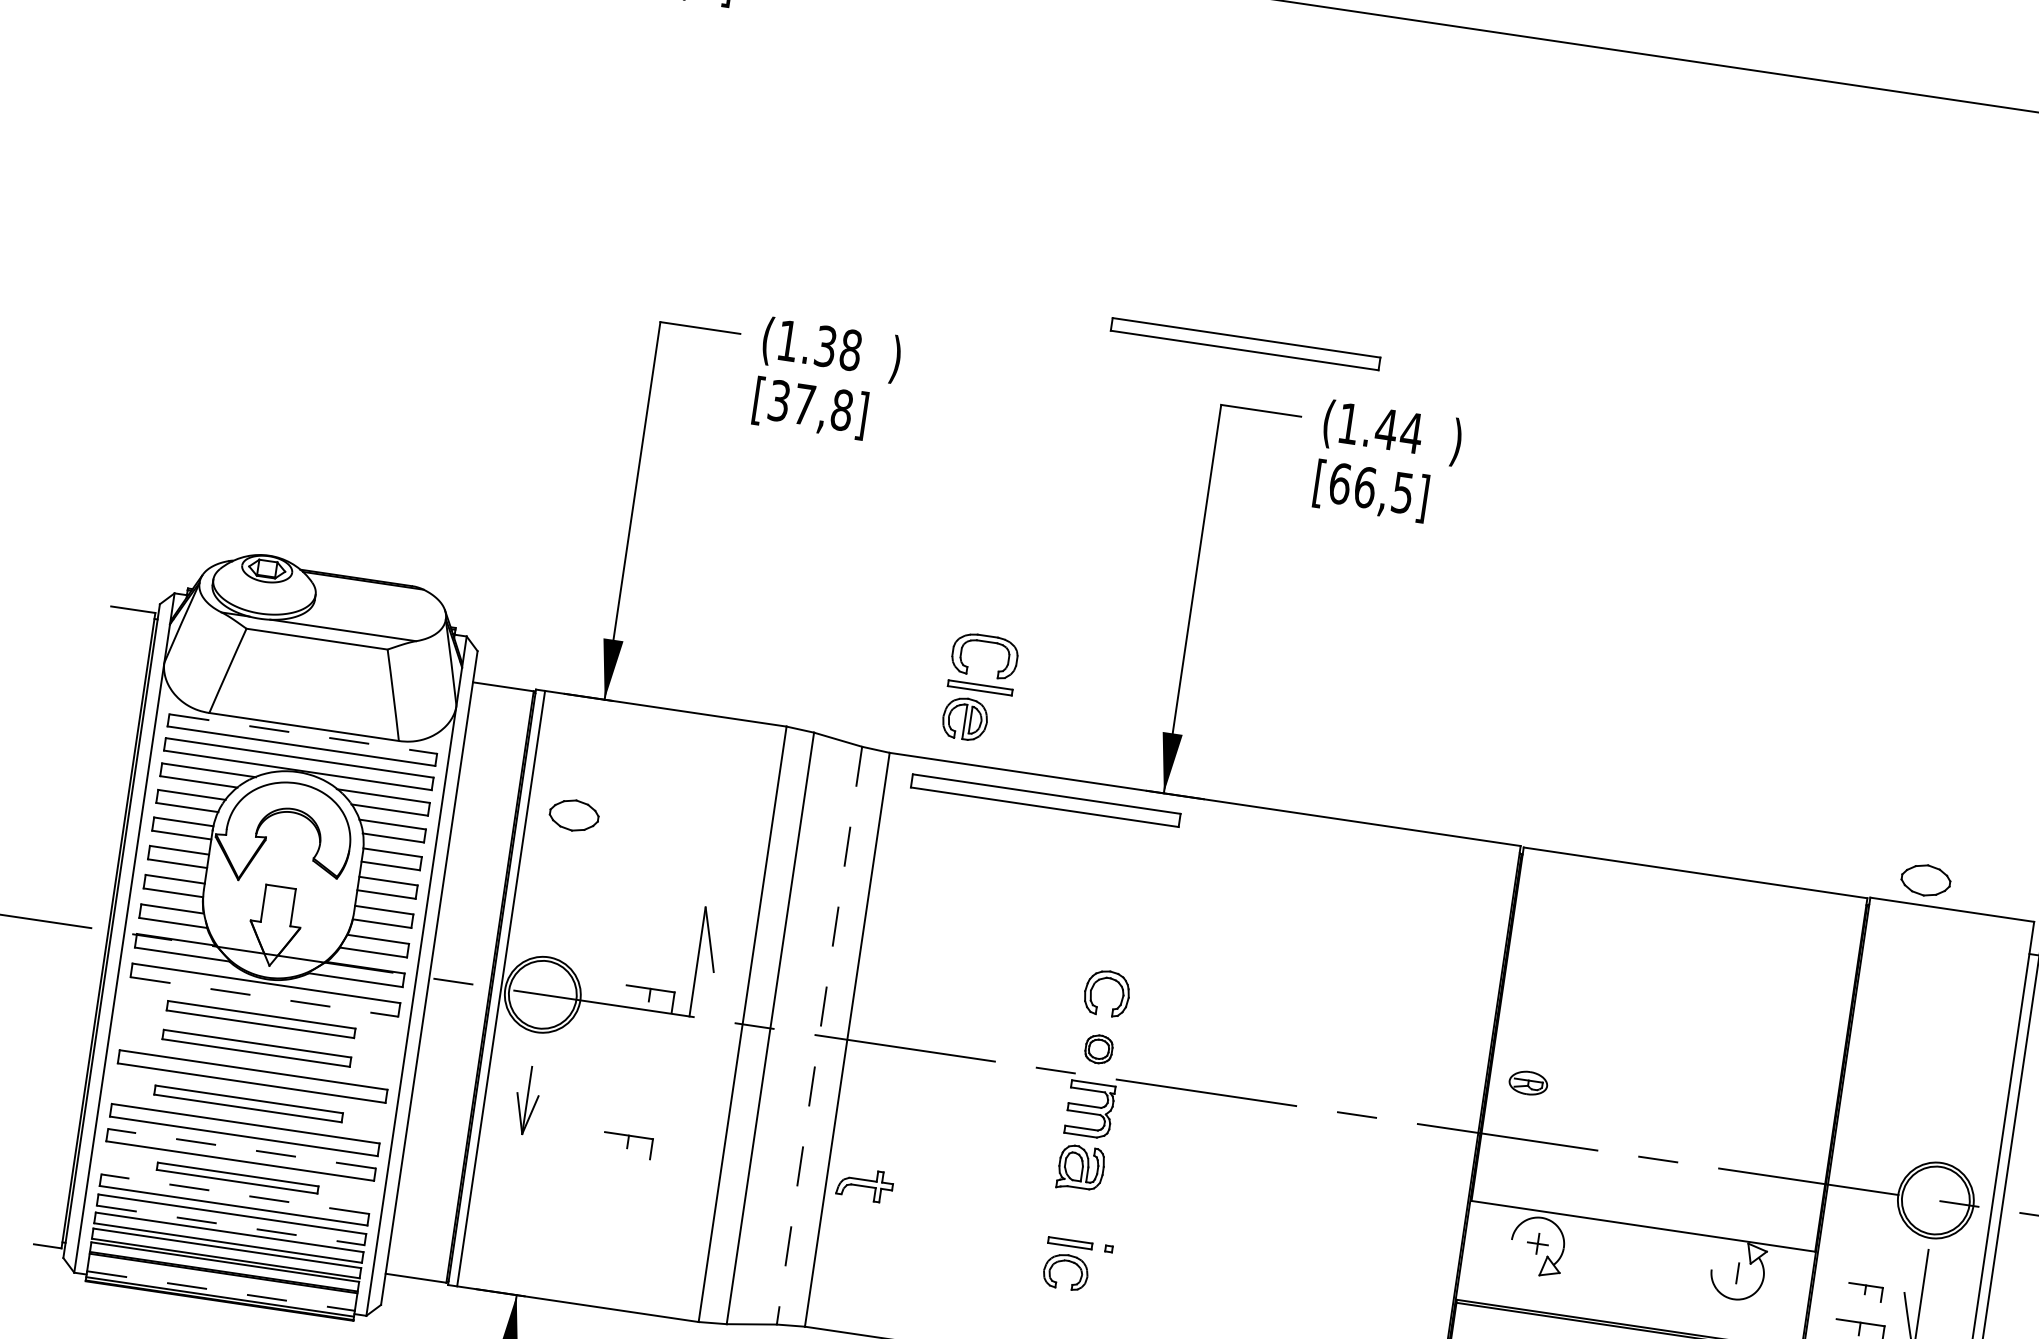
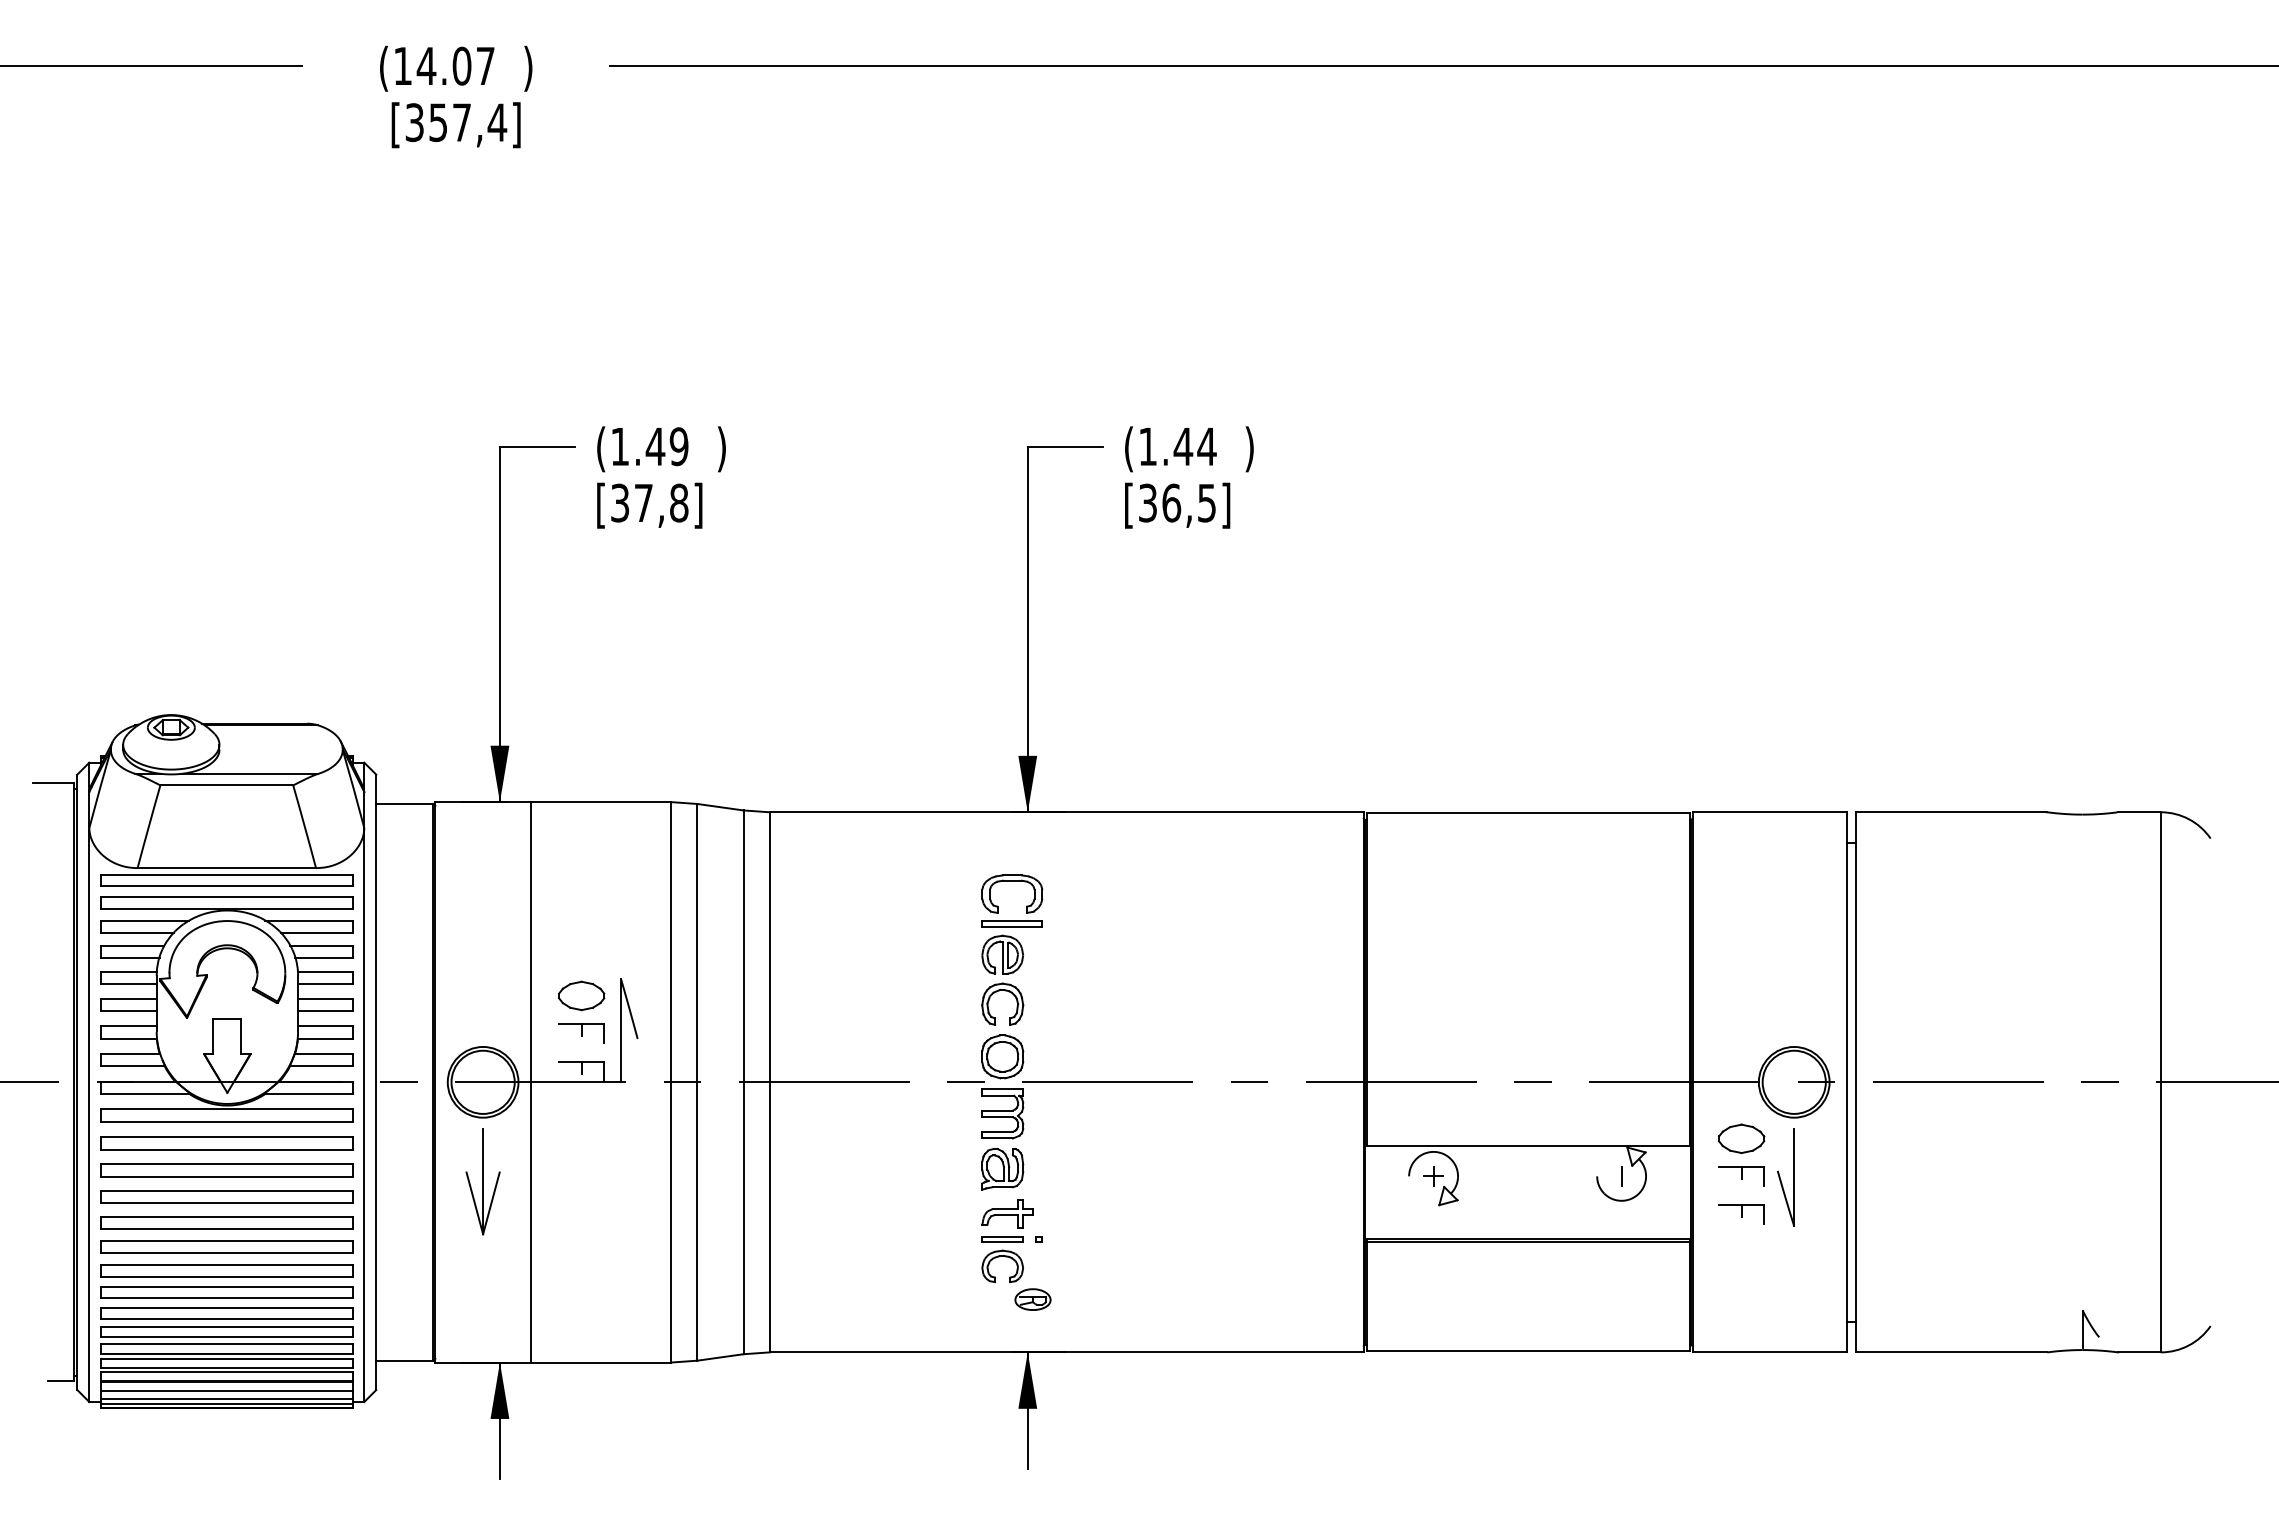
part: (1245, 343) -> (1041, 386), removed
text: (837, 348) -> (666, 446), (1.38 -> (1.49
text: (1340, 483) -> (1148, 502), [66,5] -> [36,5]
part: (980, 688) -> (1012, 924), moved
line: (303, 733) -> (227, 874), dashed -> solid
part: (1045, 799) -> (919, 834), removed
part: (574, 815) -> (581, 995), moved
part: (1925, 880) -> (1741, 1138), moved
line: (500, 988) -> (530, 1082), moved
line: (264, 997) -> (227, 1122), dashed -> solid
part: (260, 1019) -> (226, 1143), size x1.43
line: (819, 1035) -> (743, 1082), dashed -> solid
part: (256, 1048) -> (226, 1170), size x1.43
part: (1098, 1048) -> (1002, 1056), size x1.67
part: (1527, 1082) -> (1032, 1299), moved
part: (526, 1100) -> (482, 1181), size x1.67
part: (248, 1103) -> (226, 1222), size x1.43
part: (627, 1145) -> (581, 1033), moved
line: (242, 1149) -> (227, 1265), dashed -> solid
part: (237, 1177) -> (226, 1292), size x1.67
part: (864, 1184) -> (1007, 1213), moved
line: (235, 1193) -> (227, 1307), dashed -> solid
line: (231, 1225) -> (227, 1337), dashed -> solid
line: (222, 1283) -> (227, 1391), added
line: (221, 1290) -> (227, 1398), dashed -> solid
part: (1865, 1292) -> (1741, 1176), size x1.43

